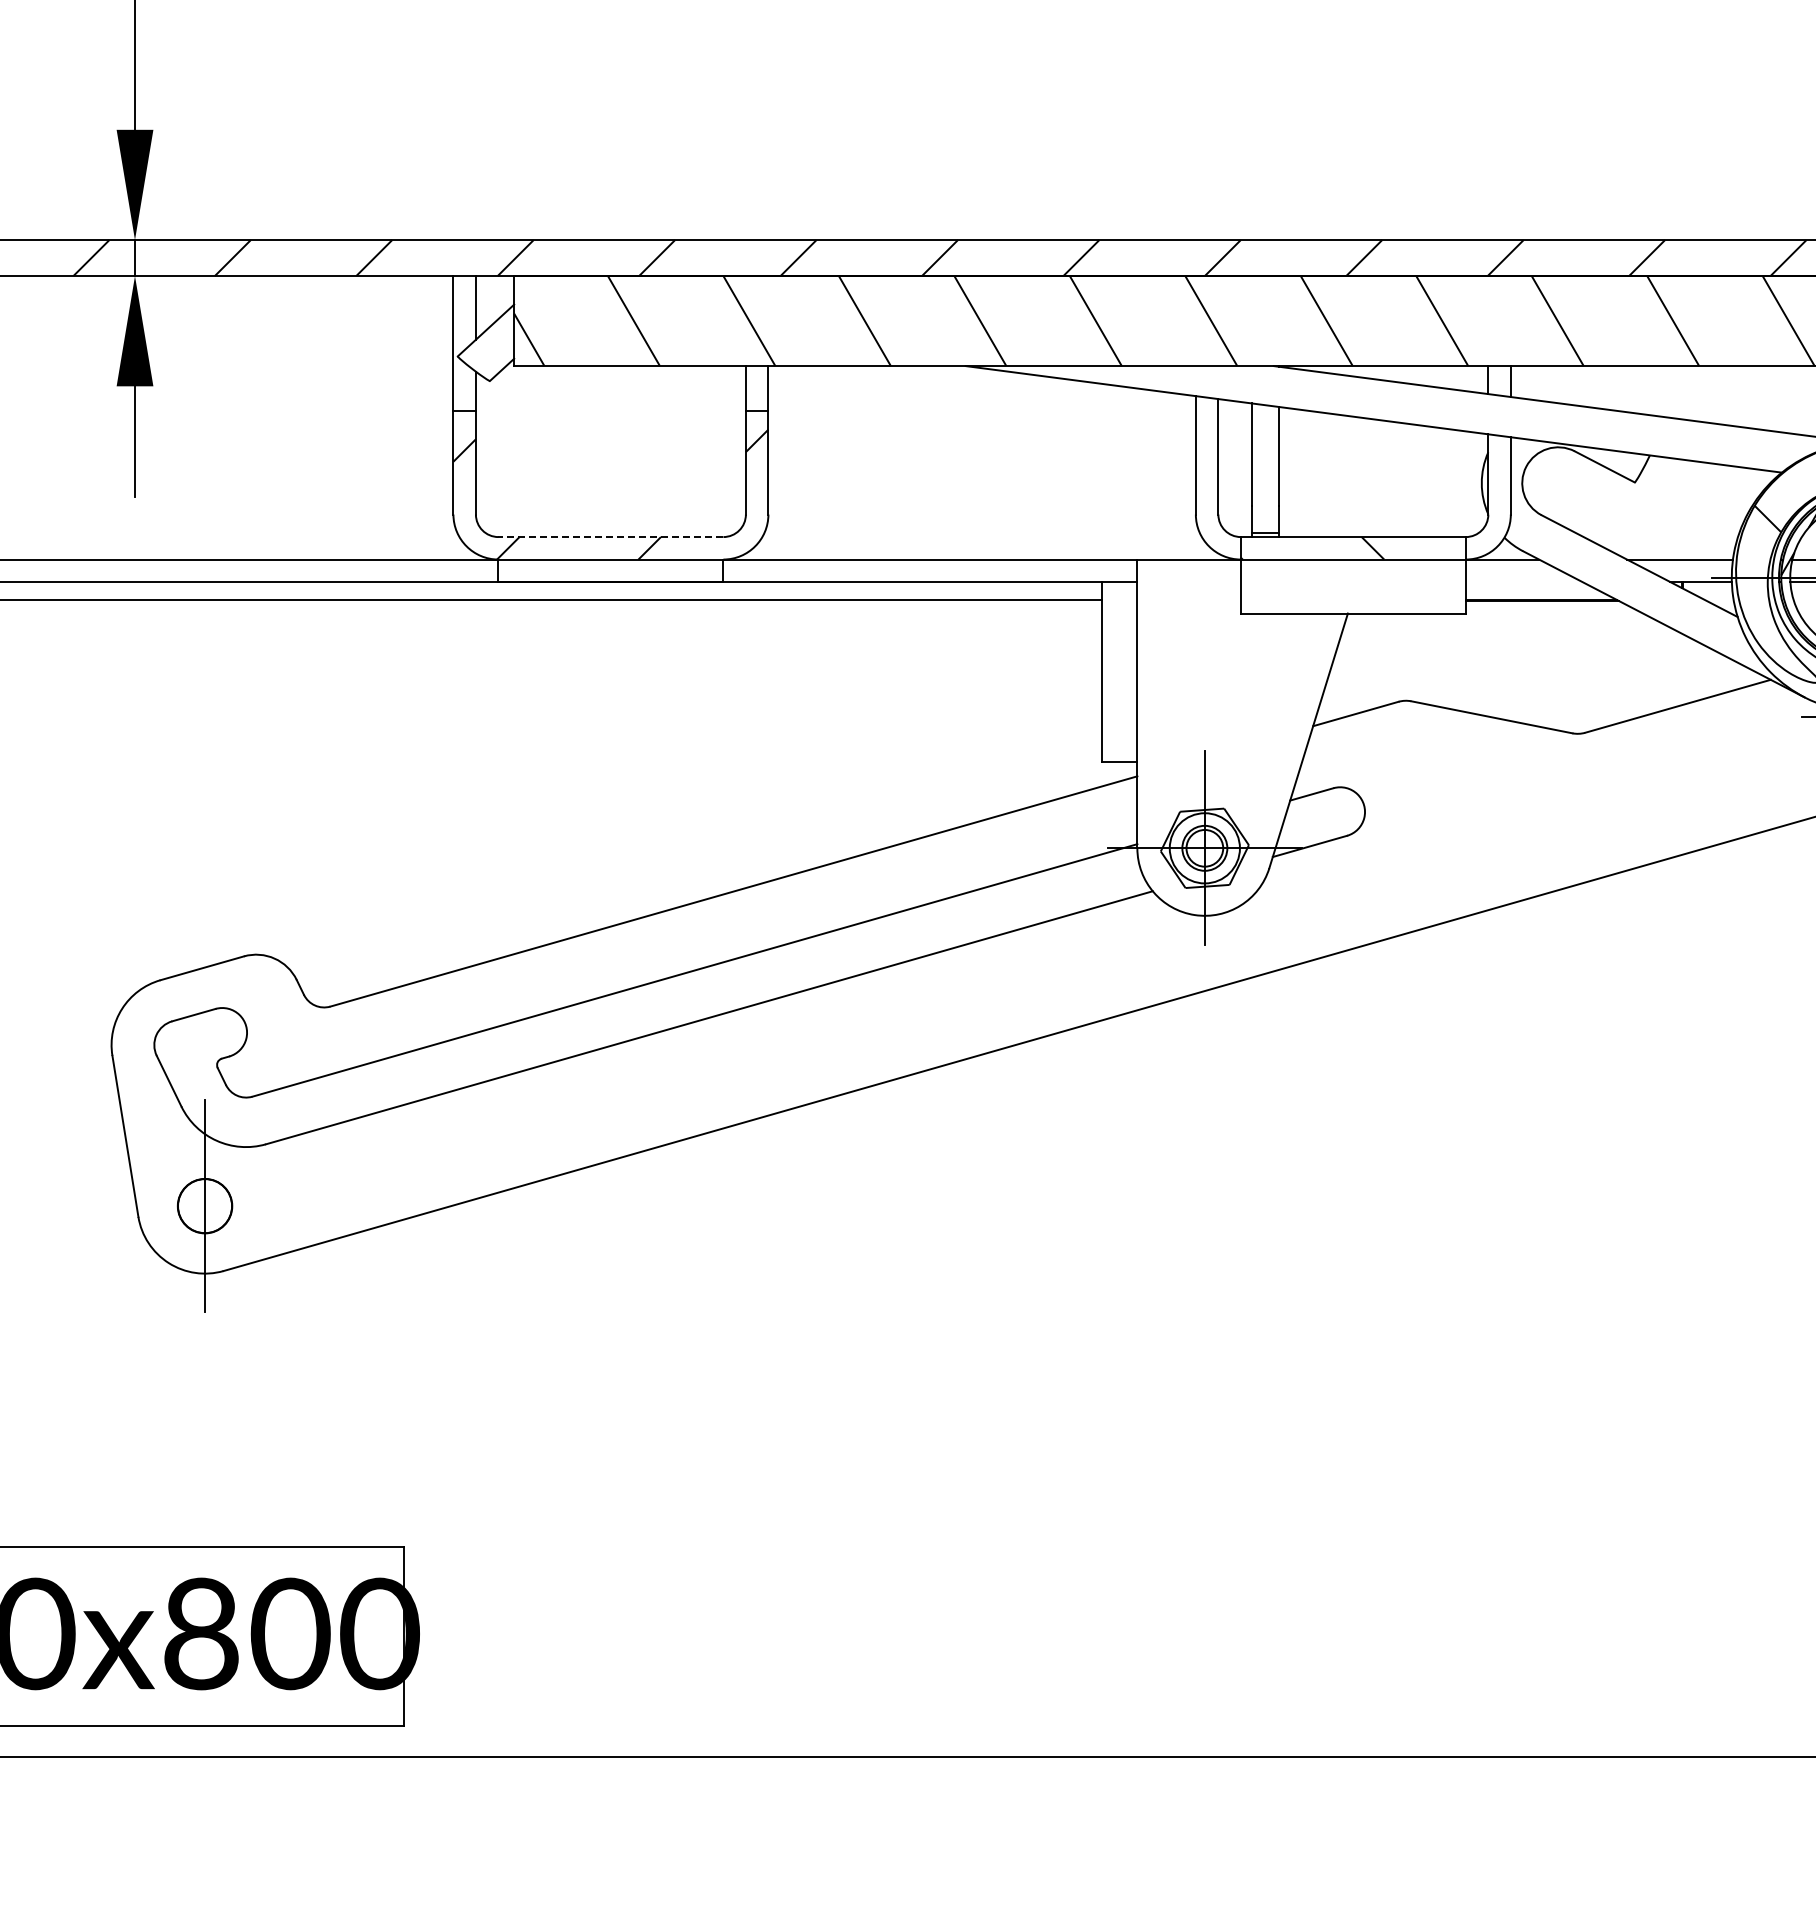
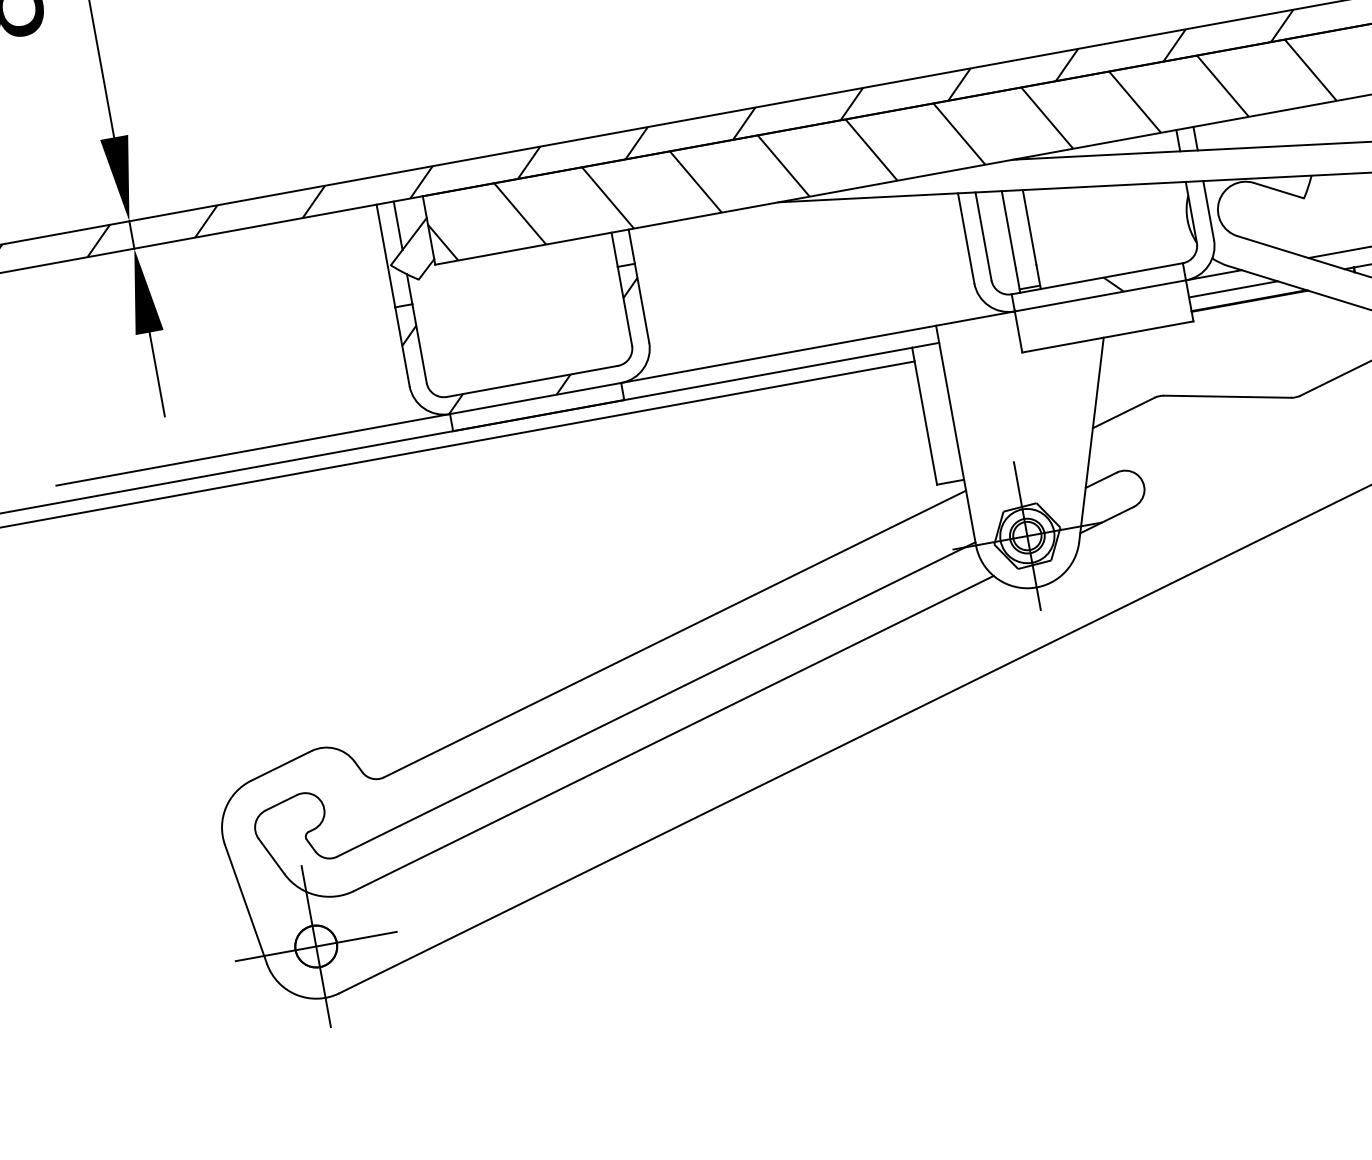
line: (610, 537) -> (532, 381), dashed -> solid
line: (1523, 582) -> (1233, 289), added
line: (204, 1206) -> (315, 946), added

